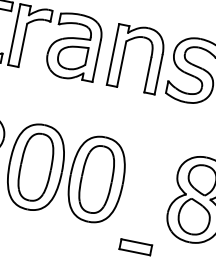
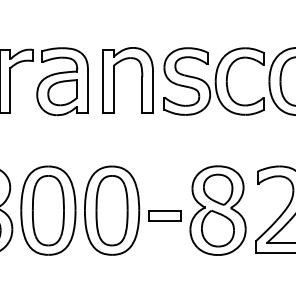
part: (135, 246) -> (164, 215), moved

